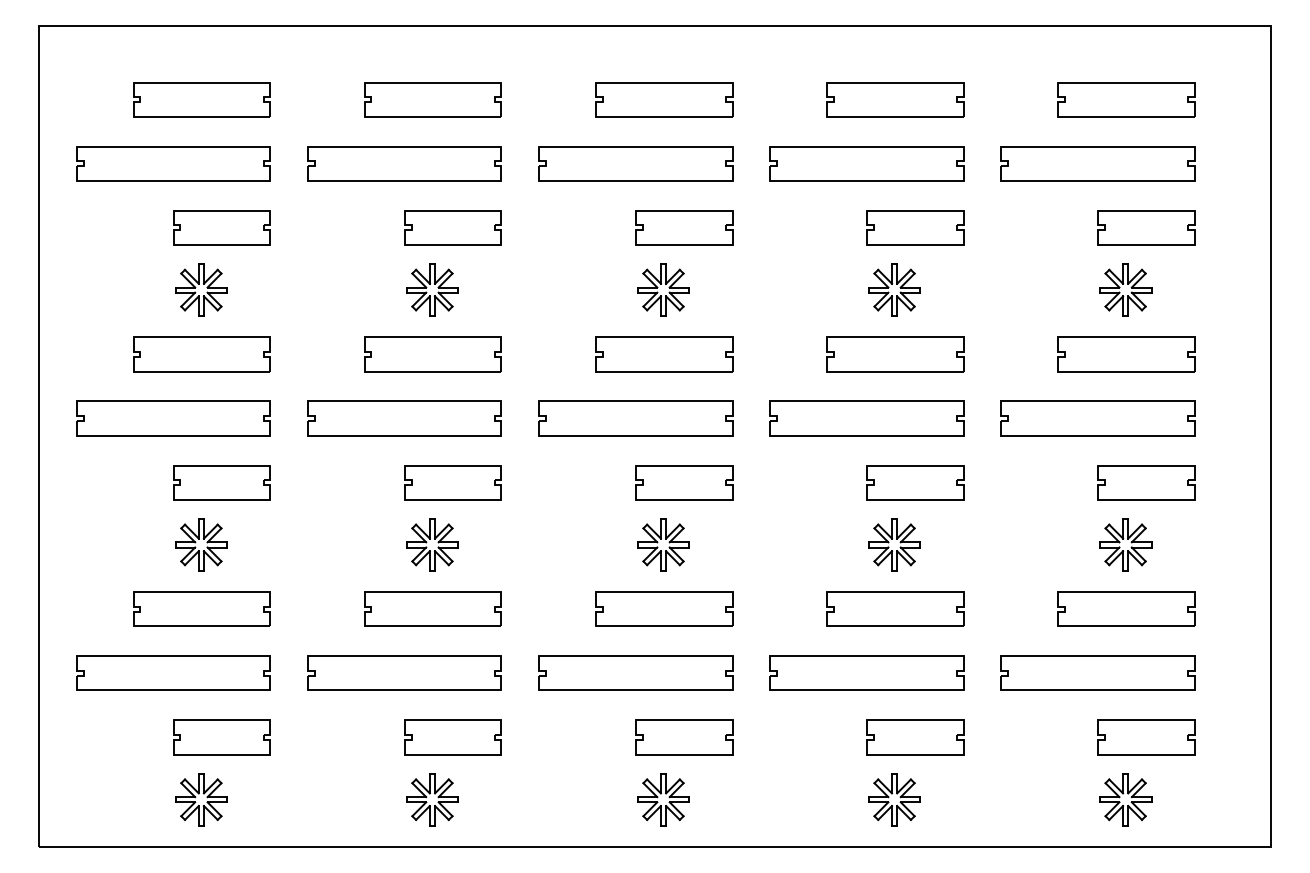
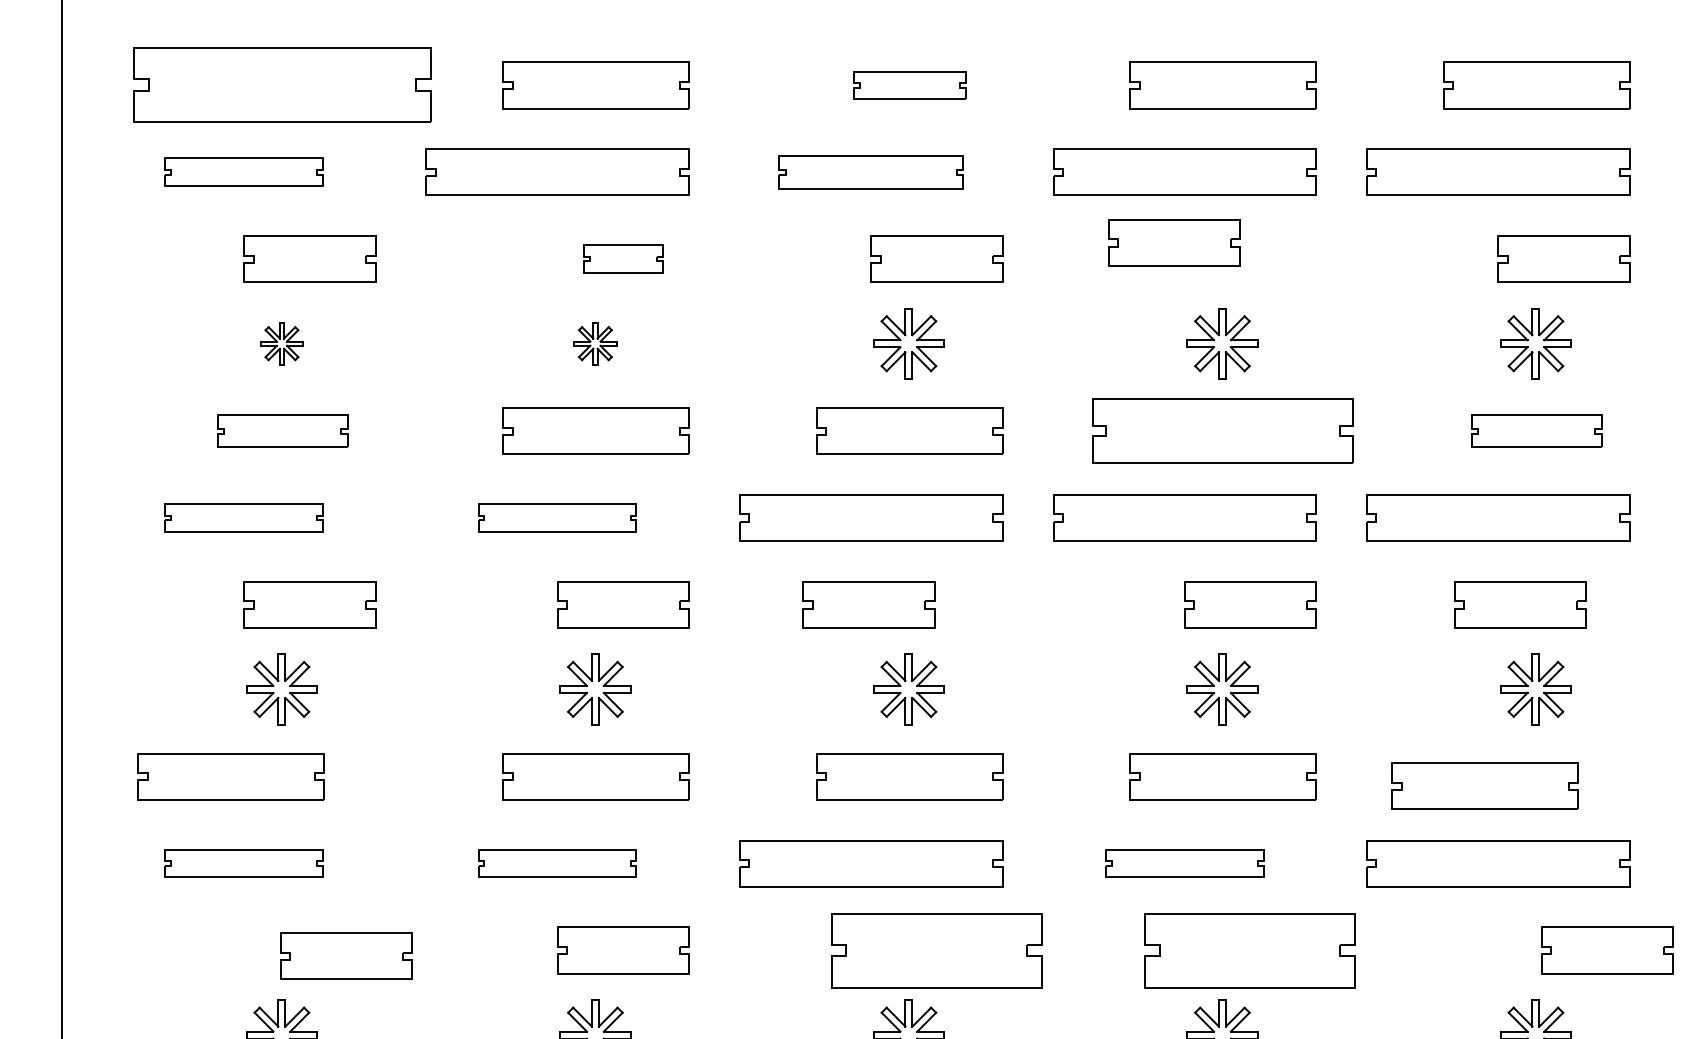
part: (201, 99) -> (282, 85), size x1.6
part: (664, 99) -> (910, 85), size x0.6
part: (173, 163) -> (244, 171), size x0.6
part: (635, 163) -> (870, 171), size x0.7
part: (452, 227) -> (622, 258), size x0.6
part: (915, 227) -> (1174, 242), moved
part: (201, 289) -> (282, 342), size x0.6
part: (432, 289) -> (595, 342), size x0.6
part: (201, 354) -> (282, 431), size x0.7
part: (895, 354) -> (1223, 431), size x1.4
part: (1126, 354) -> (1537, 431), size x0.7
part: (173, 418) -> (244, 517), size x0.6
part: (404, 418) -> (557, 517), size x0.6
part: (684, 482) -> (869, 604), moved
part: (1146, 482) -> (1520, 604), moved
part: (201, 608) -> (230, 775), moved
part: (1126, 608) -> (1485, 785), moved
part: (173, 672) -> (244, 862), size x0.6
part: (404, 672) -> (557, 862), size x0.6
part: (866, 672) -> (1184, 862), size x0.6
part: (221, 737) -> (345, 956), moved
part: (684, 737) -> (937, 950), size x1.6
part: (915, 737) -> (1250, 950), size x1.6
part: (1146, 737) -> (1607, 950), moved

